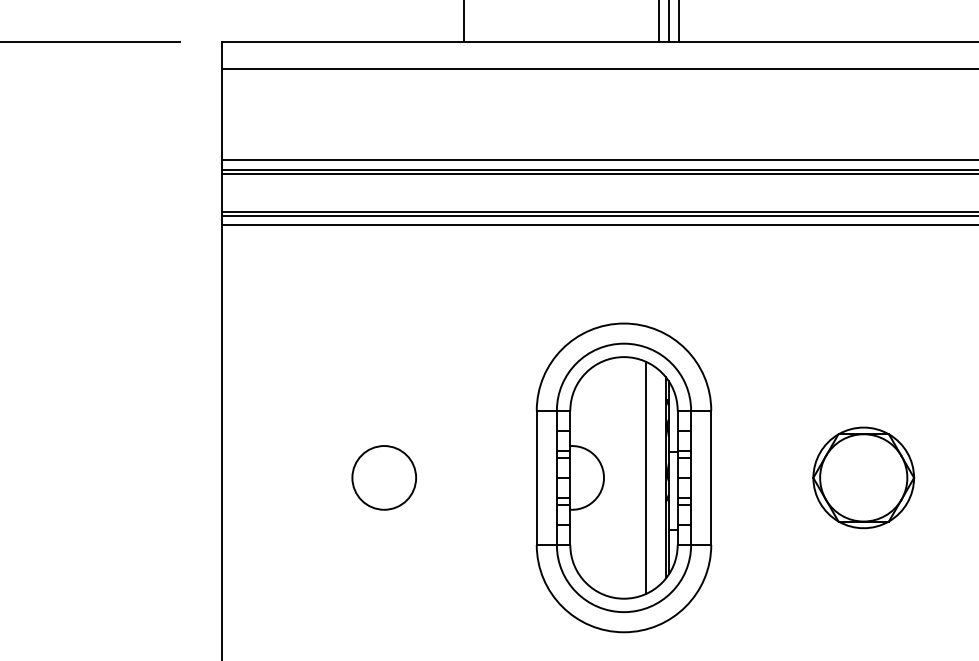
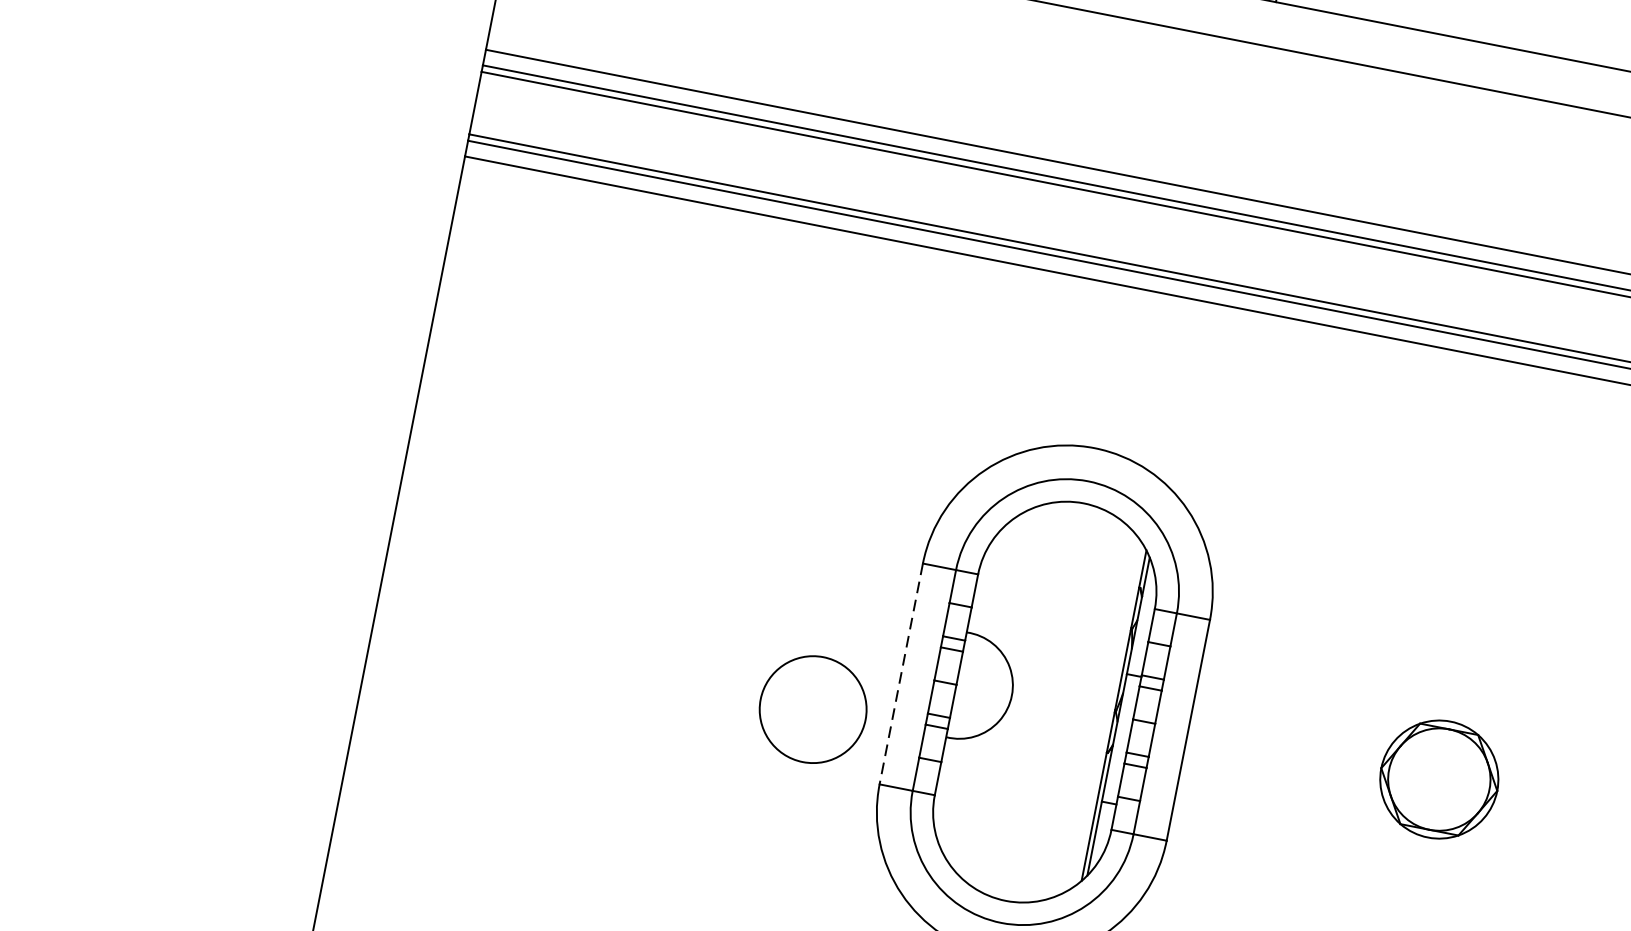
circle: (383, 477) -> (812, 708), moved
line: (645, 477) -> (1080, 708), removed
part: (863, 477) -> (1438, 778), size x0.7
line: (536, 478) -> (900, 674), solid -> dashed

